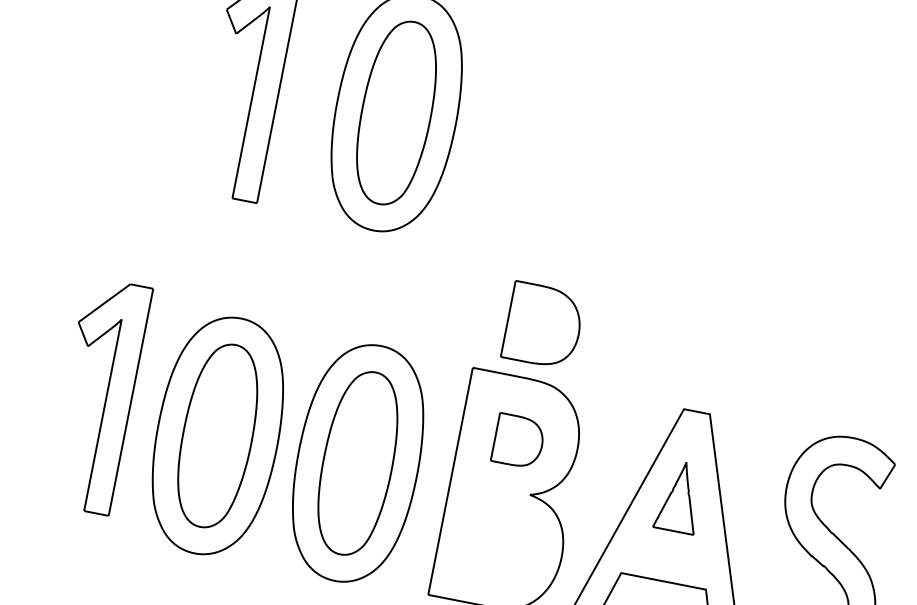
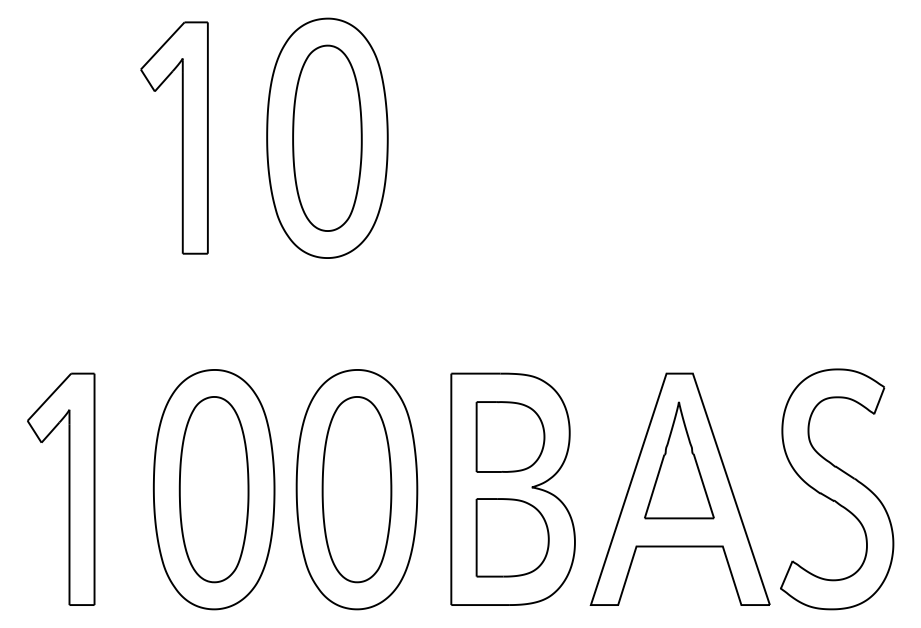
part: (543, 325) -> (512, 537), moved
part: (105, 396) -> (68, 488), moved
part: (518, 440) -> (510, 436), size x1.43
part: (680, 496) -> (679, 460), size x1.67

